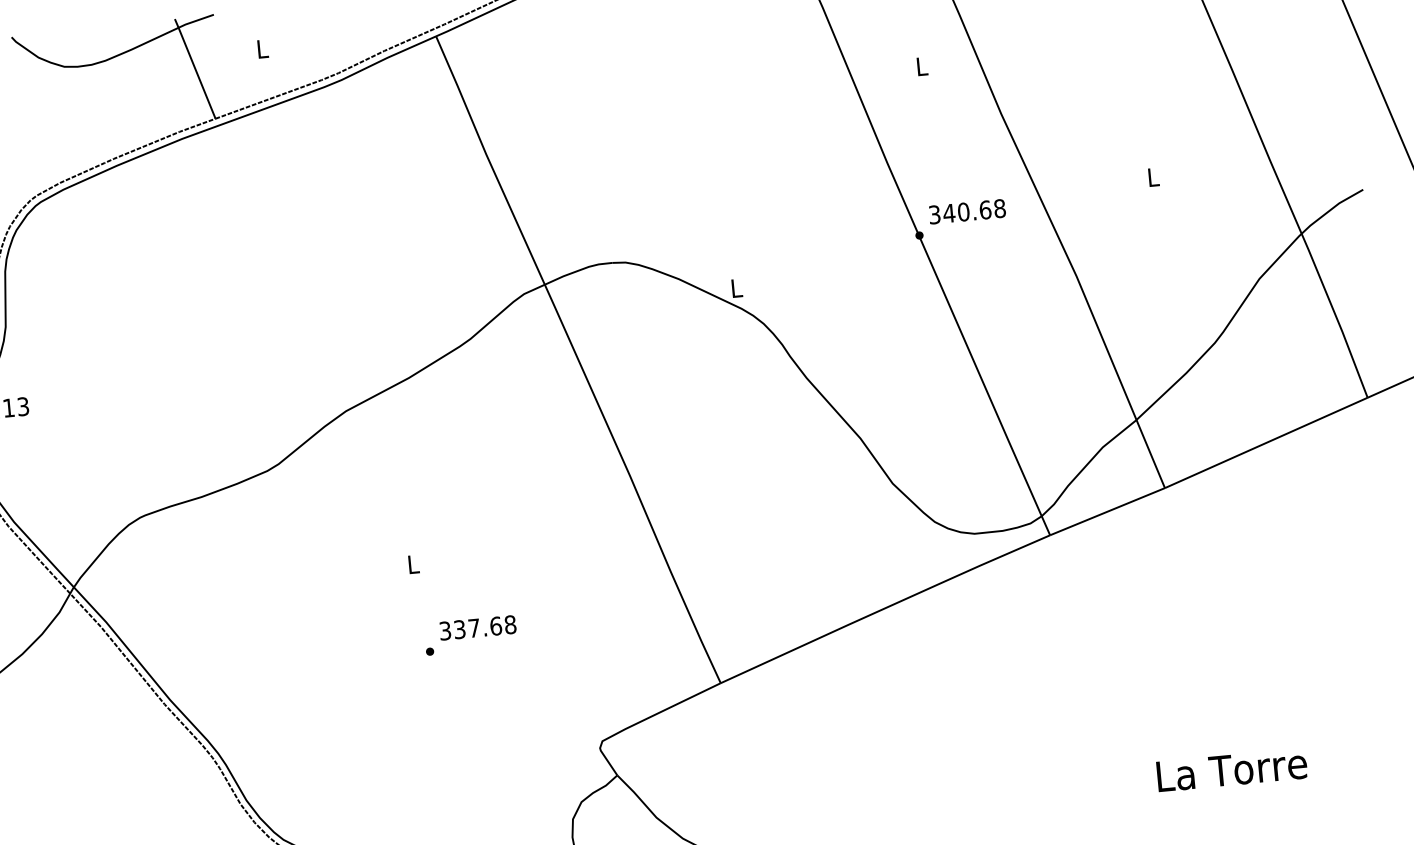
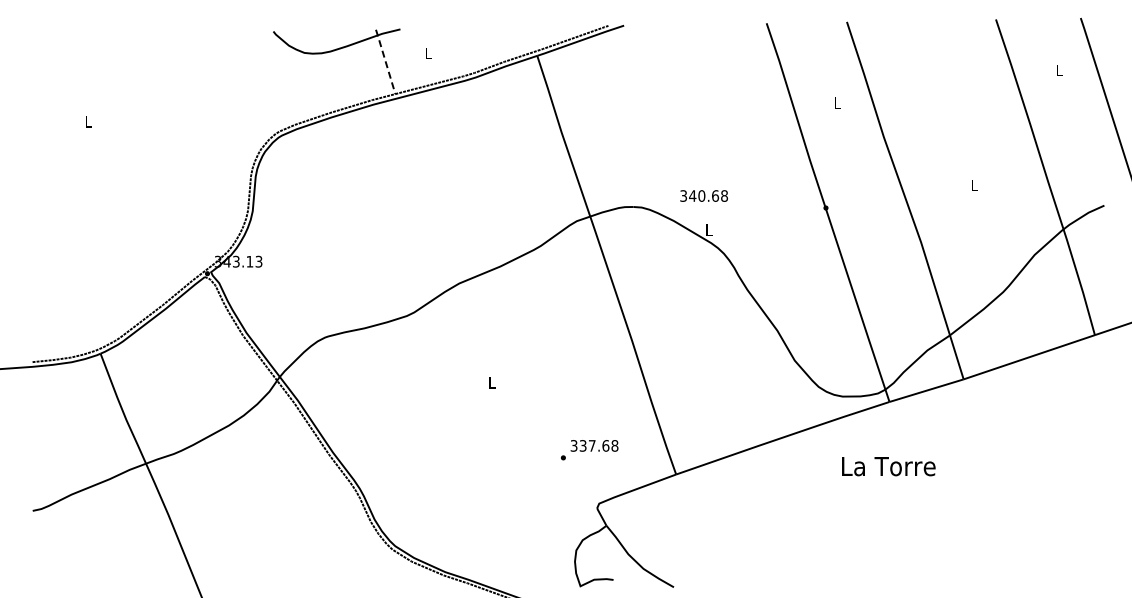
line: (194, 68) -> (385, 61), solid -> dashed
text: (966, 210) -> (703, 195), moved
text: (470, 635) -> (589, 450), moved
text: (1231, 770) -> (888, 466), moved

